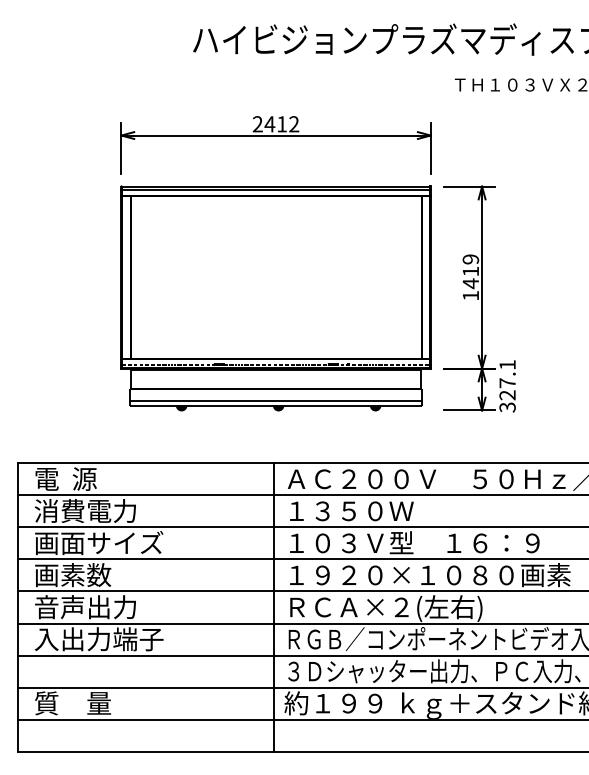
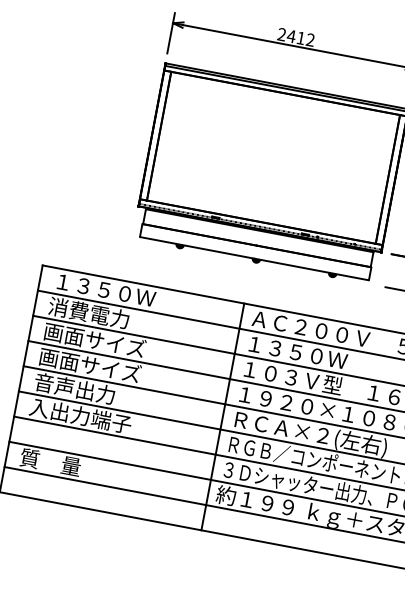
line: (275, 400) -> (254, 254), removed
text: (99, 478) -> (104, 289), 電  源 -> １３５０Ｗ
text: (112, 575) -> (100, 367), 画素数 -> 画面サイズ

